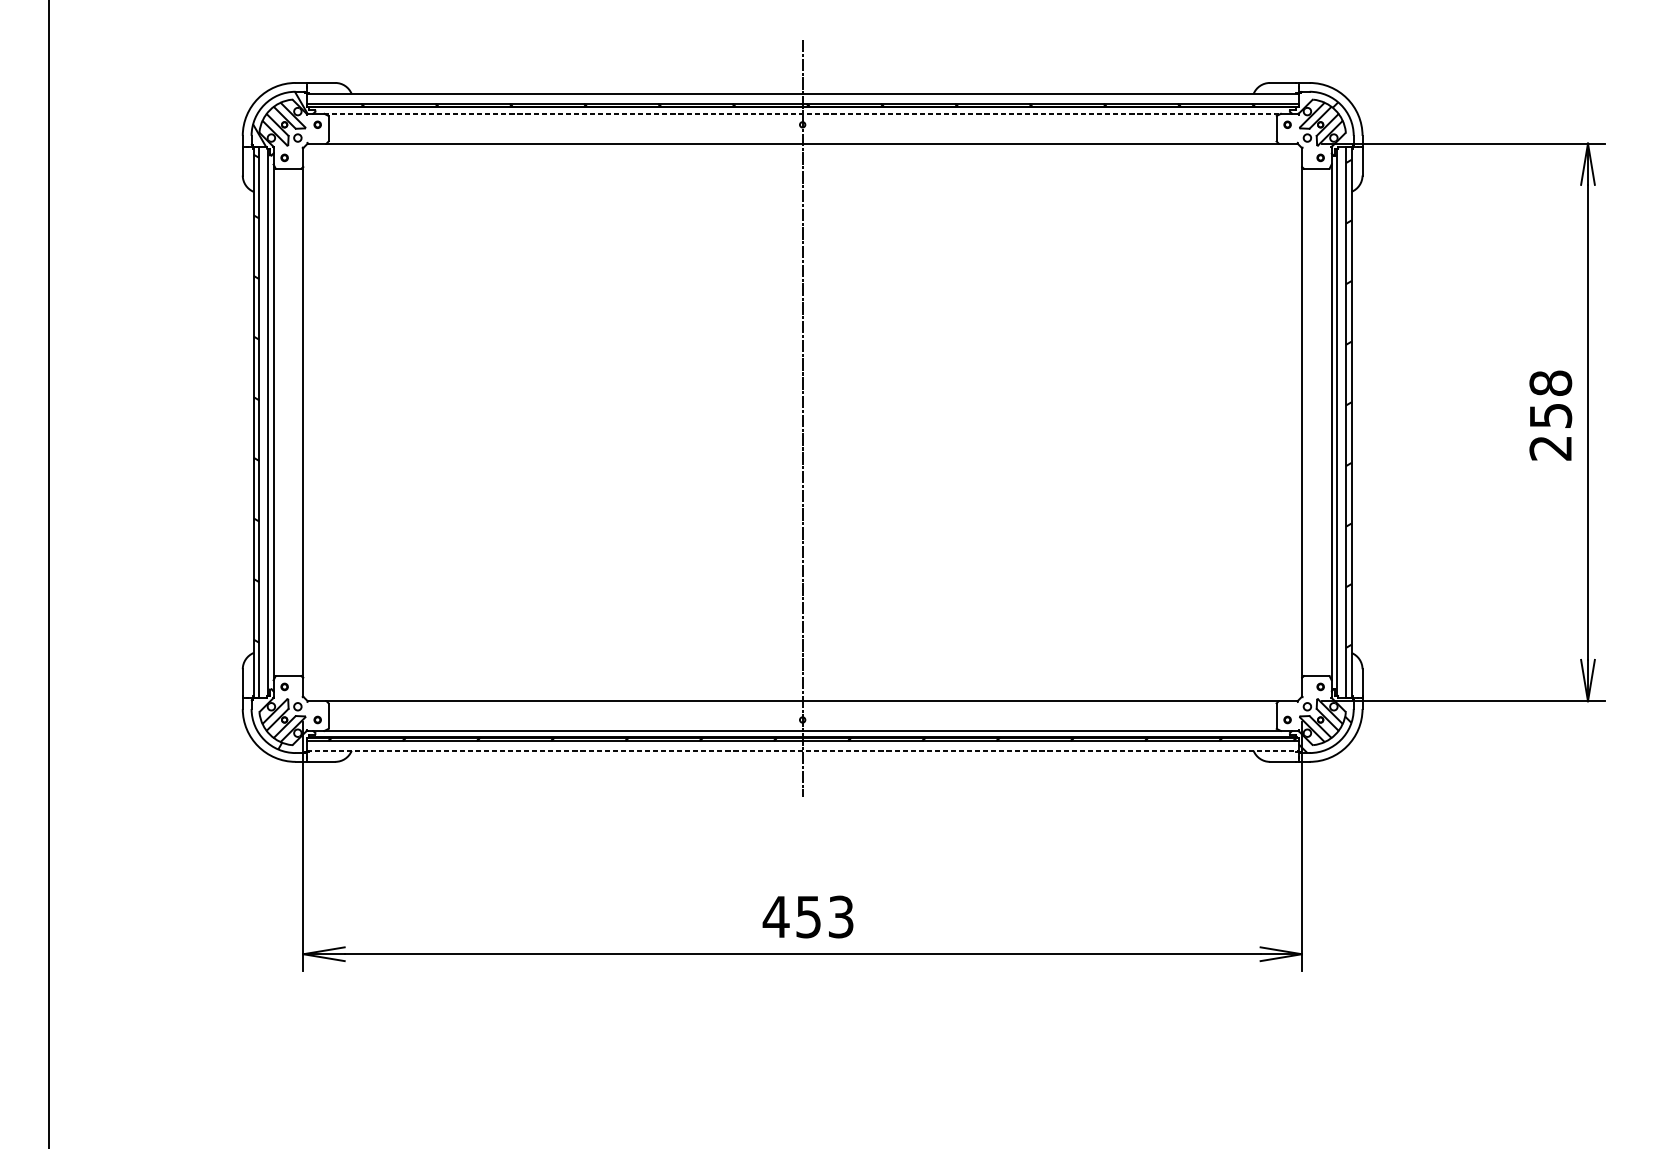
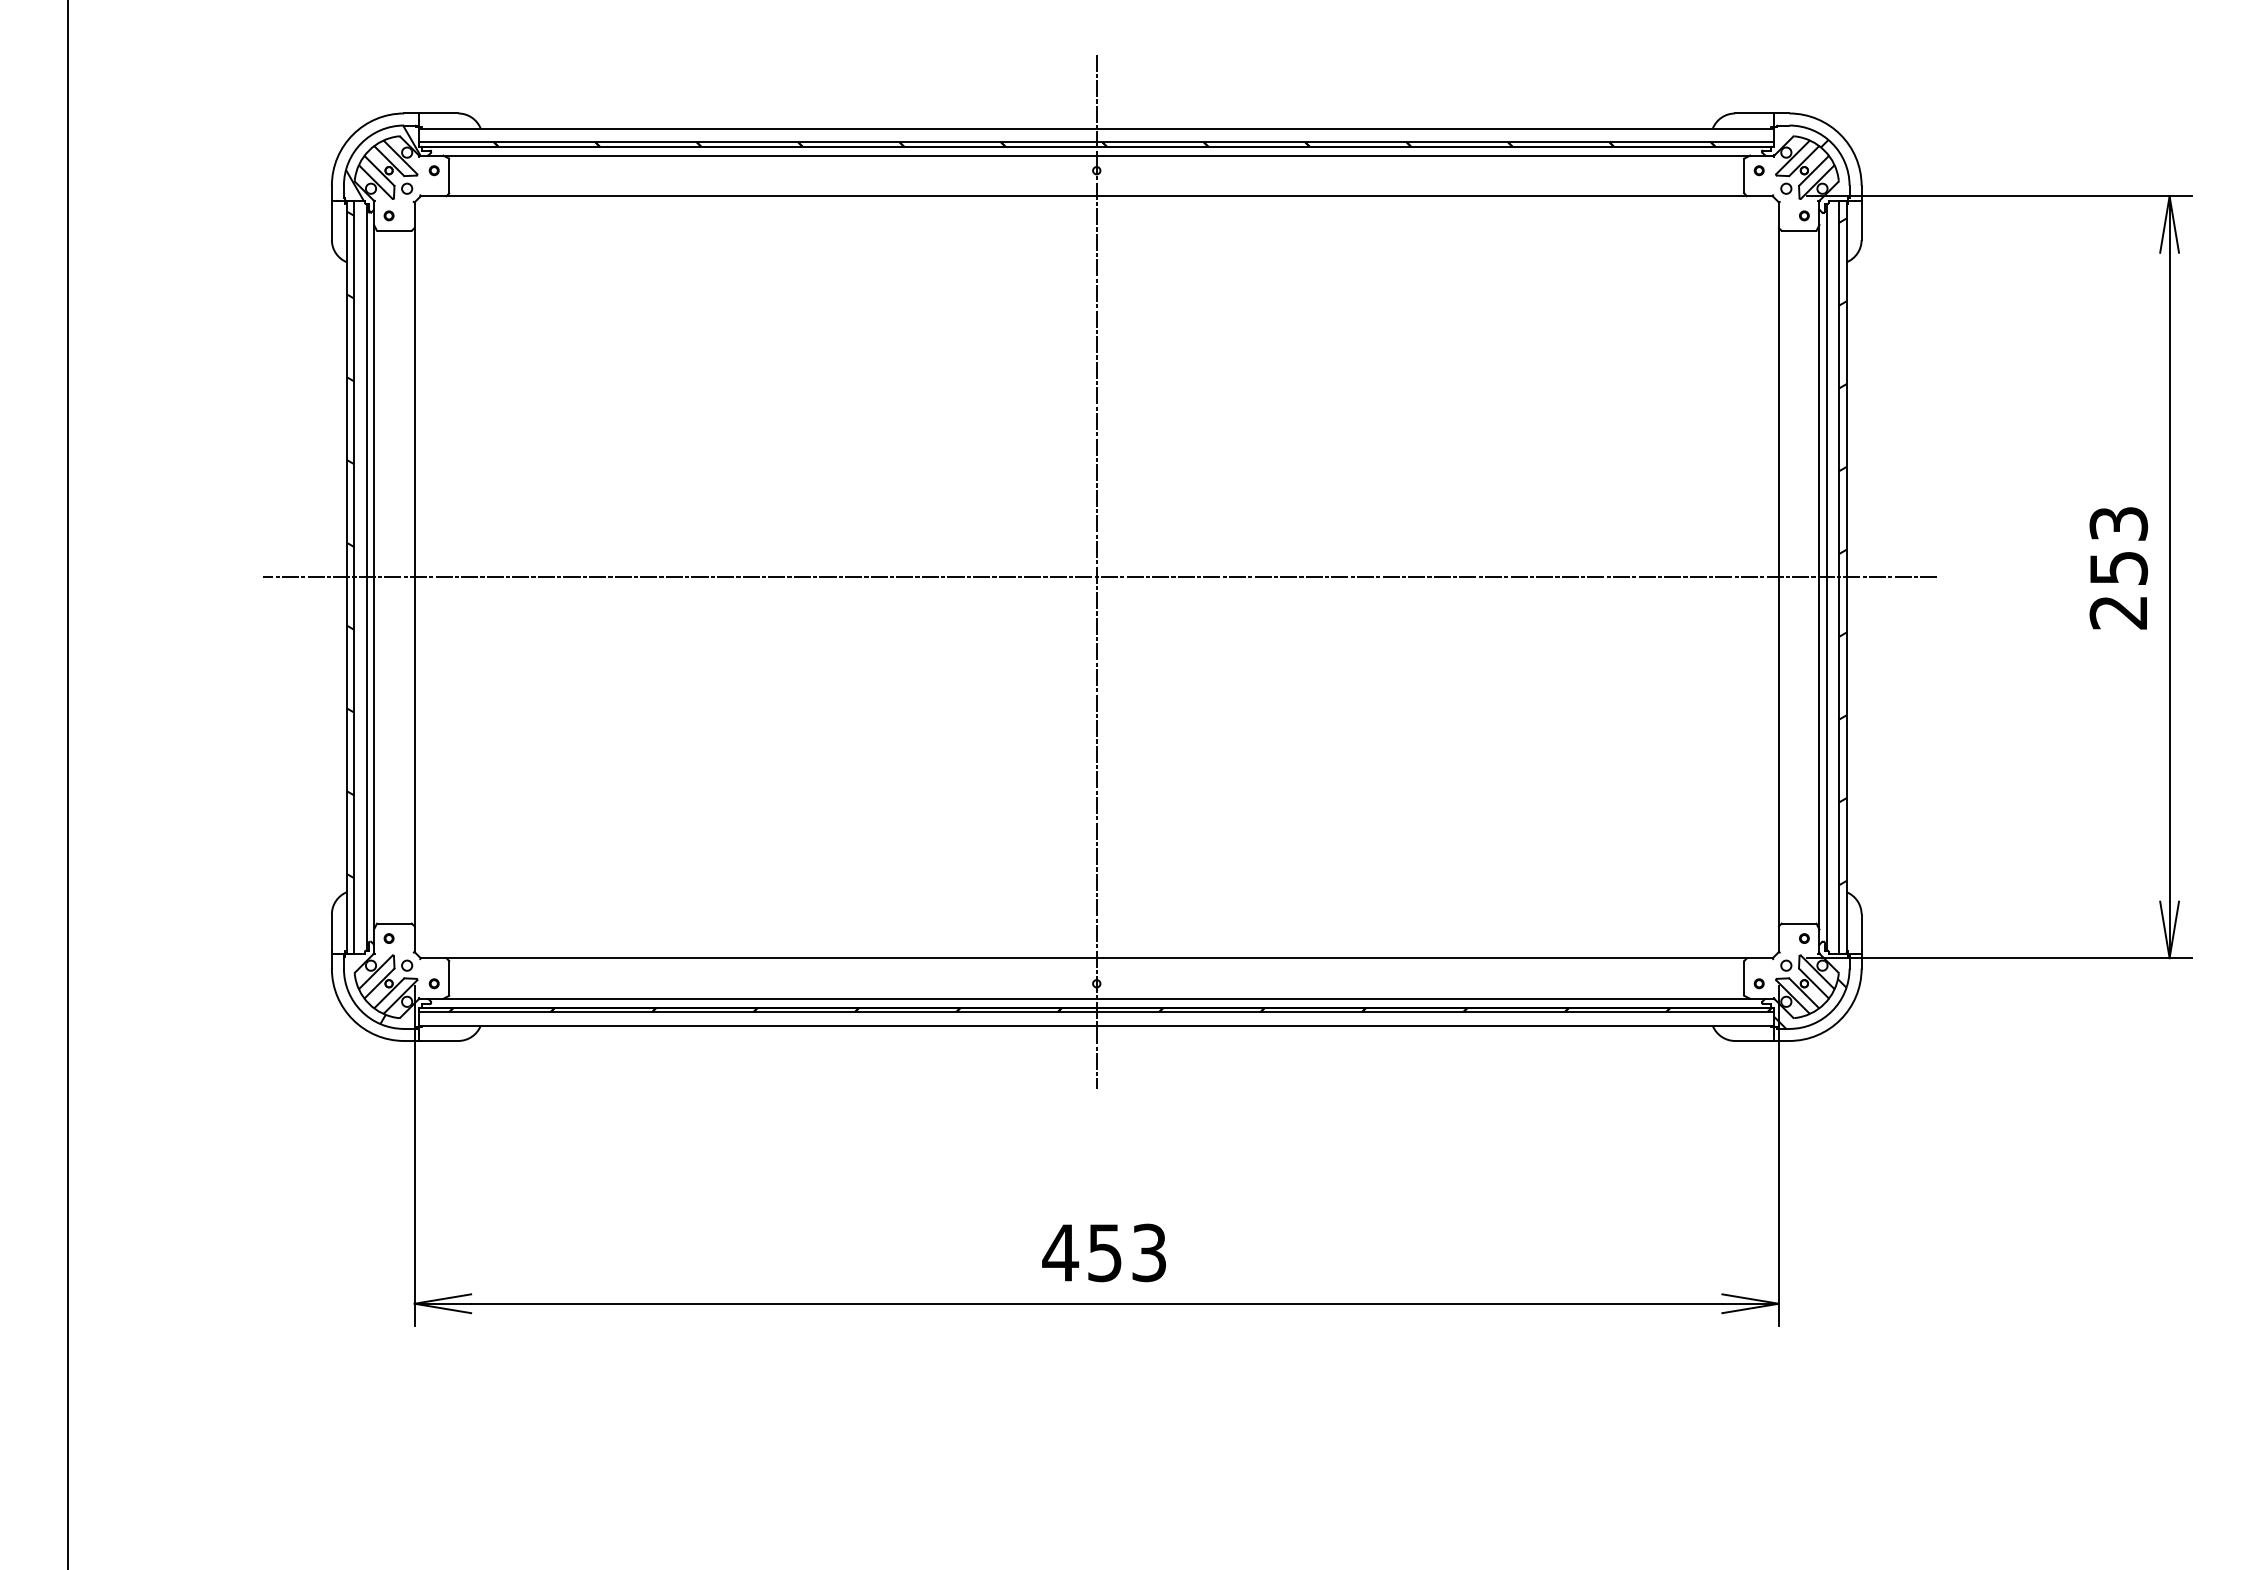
line: (802, 113) -> (1096, 155), dashed -> solid
text: (1550, 383) -> (2118, 523), 258 -> 253
line: (805, 422) -> (1100, 577), added
line: (802, 750) -> (1096, 1025), dashed -> solid

